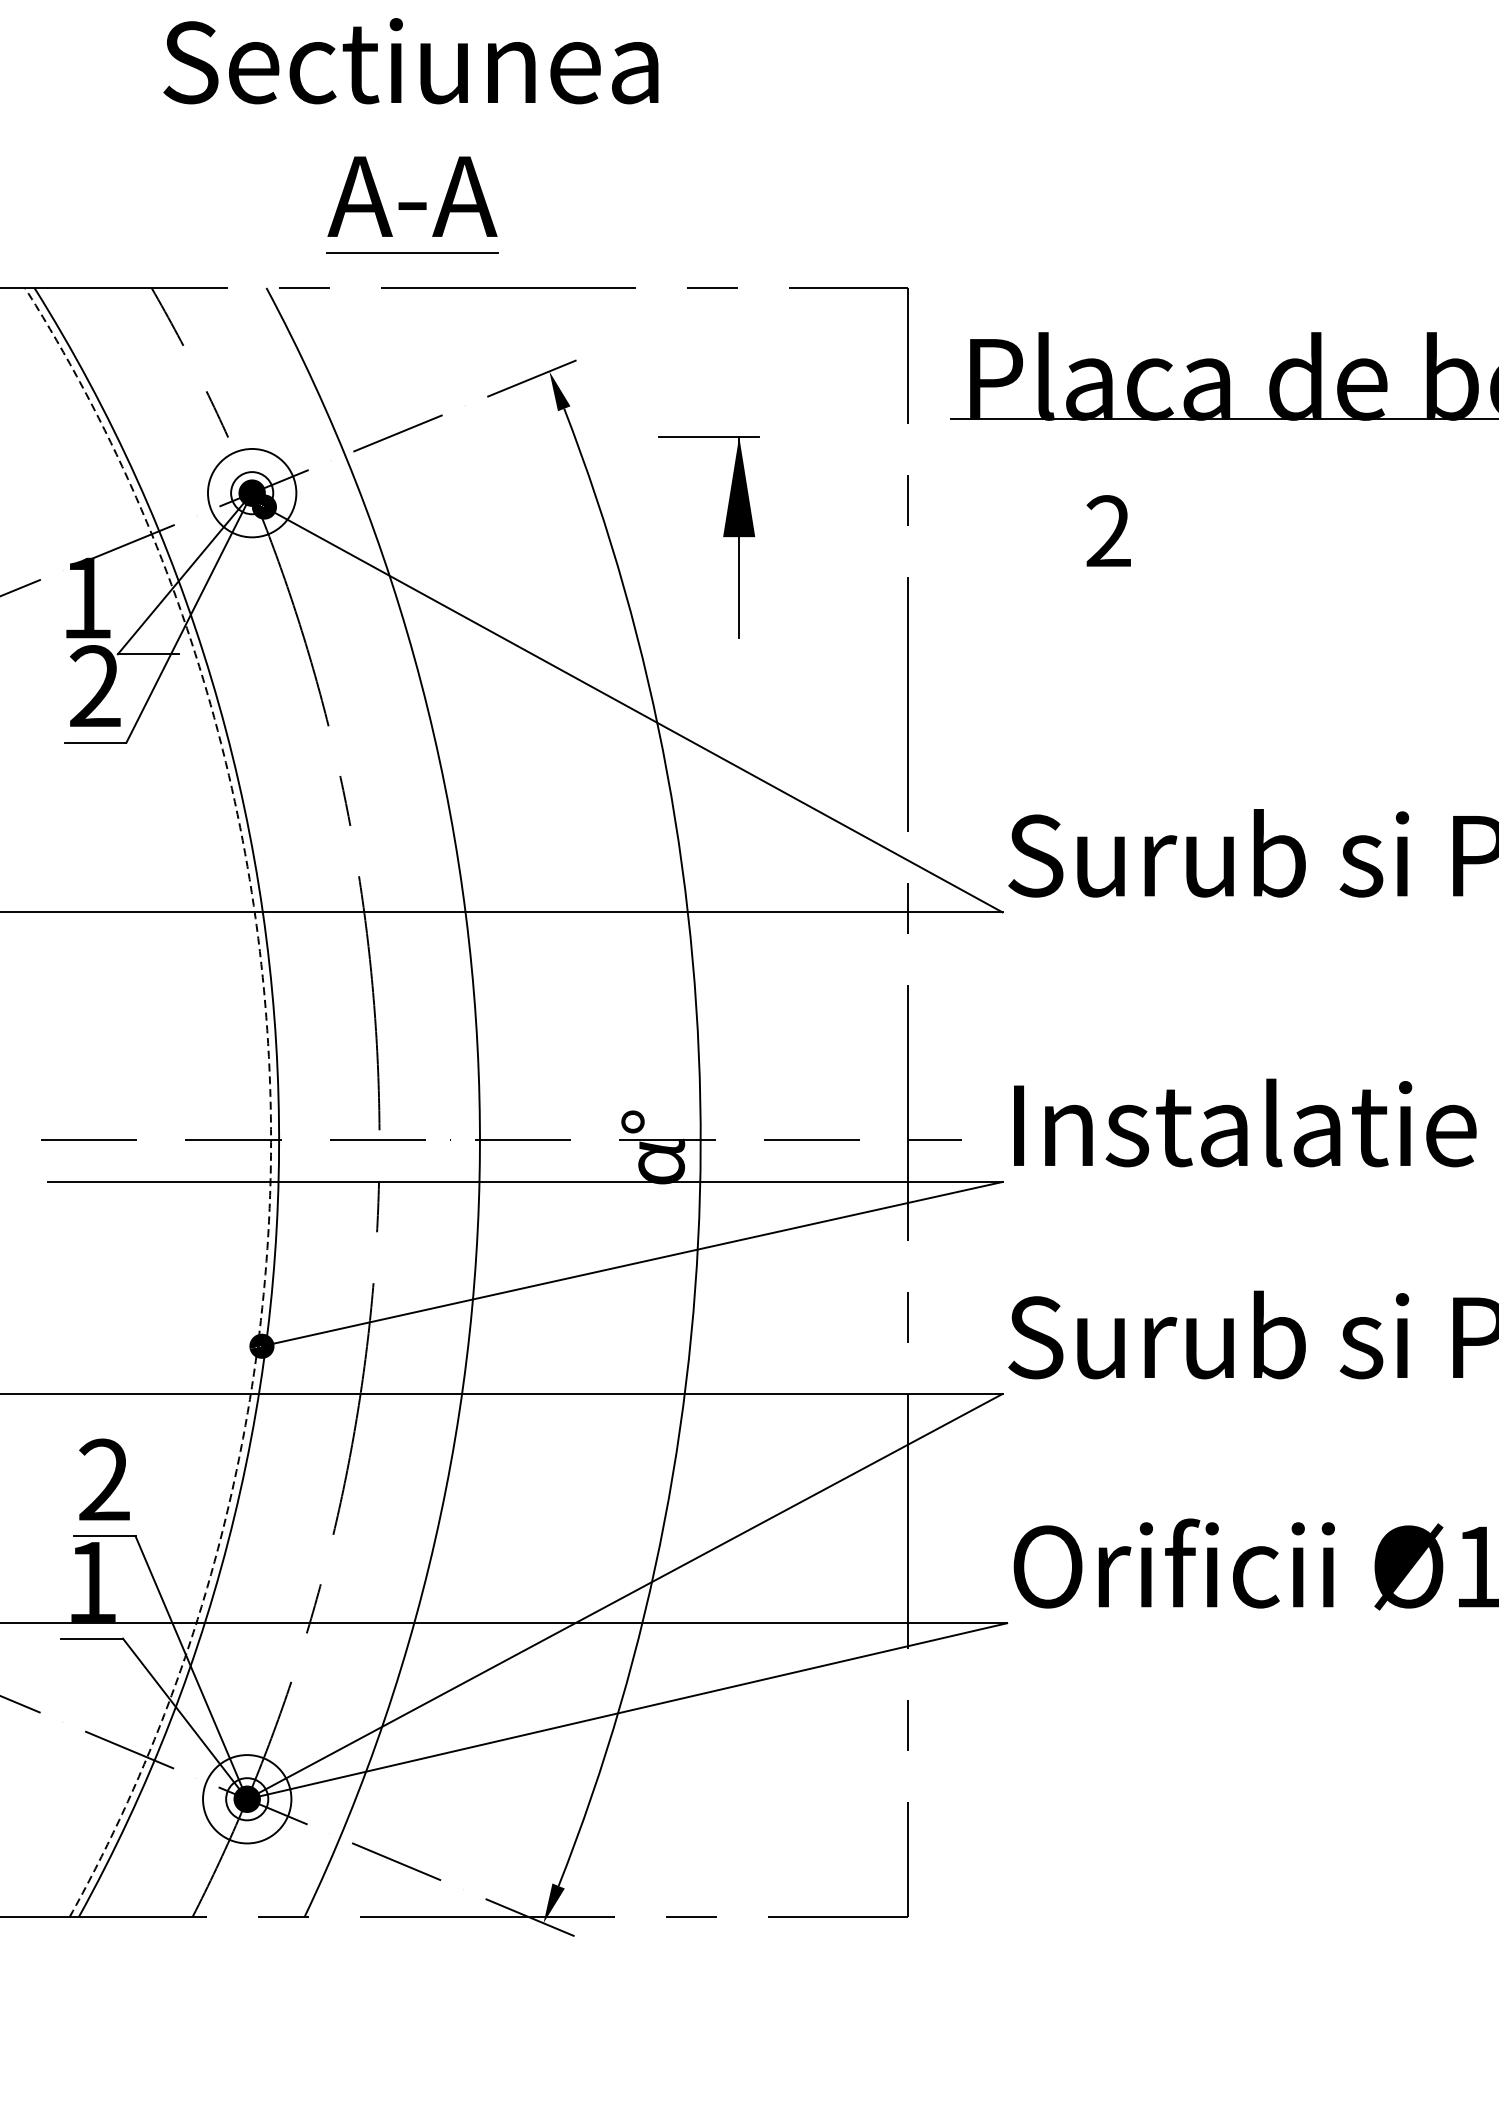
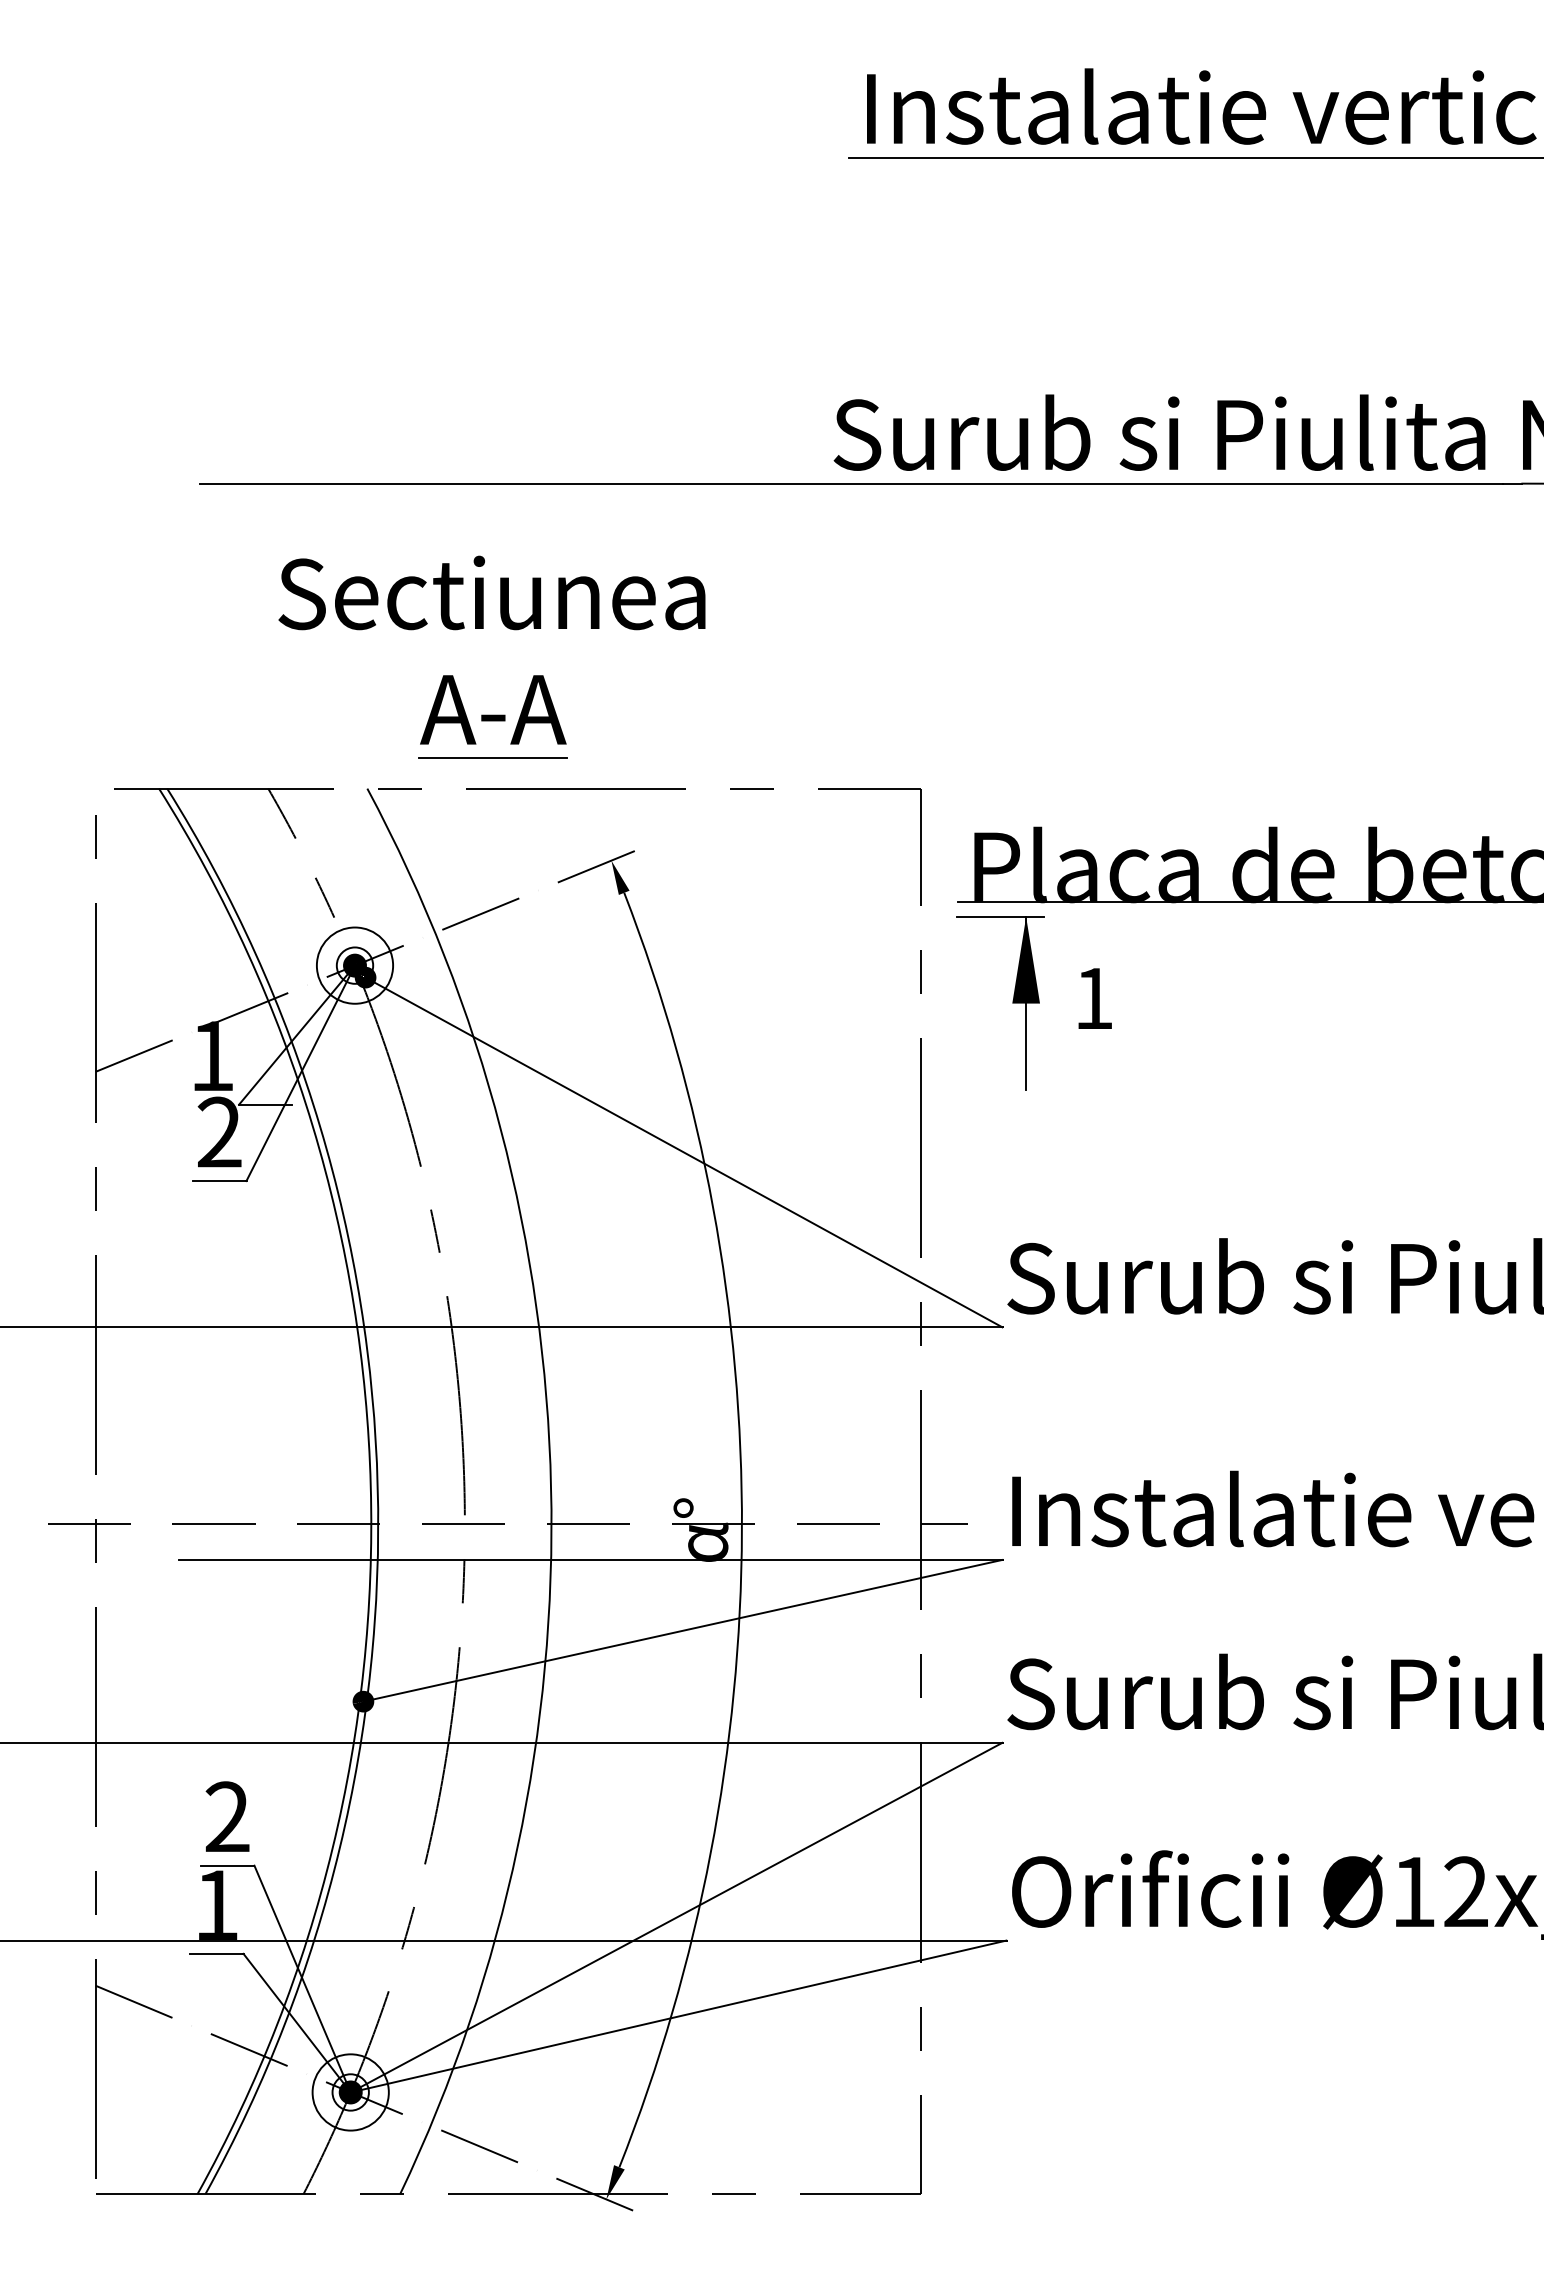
text: (1109, 530) -> (1094, 997), 2 -> 1
part: (723, 537) -> (1012, 1003), moved
arc: (270, 1096) -> (370, 1486), dashed -> solid

